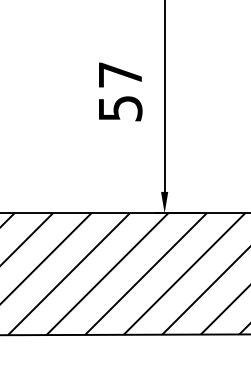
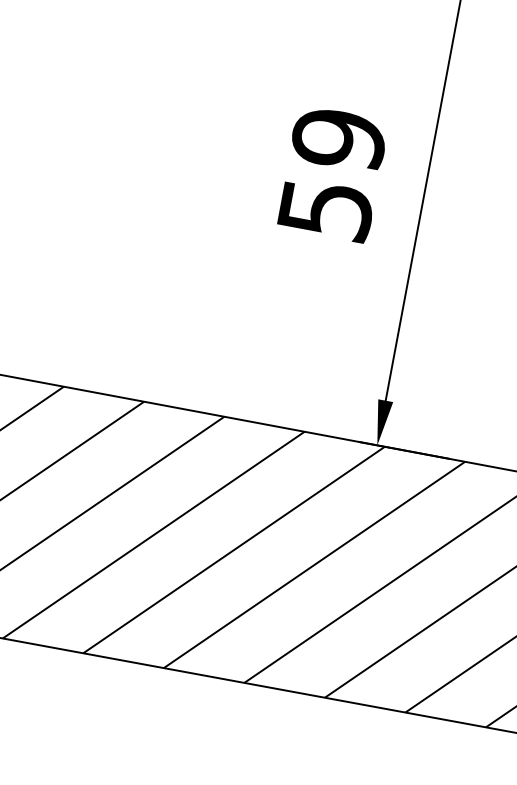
text: (120, 74) -> (339, 138), 57 -> 59

